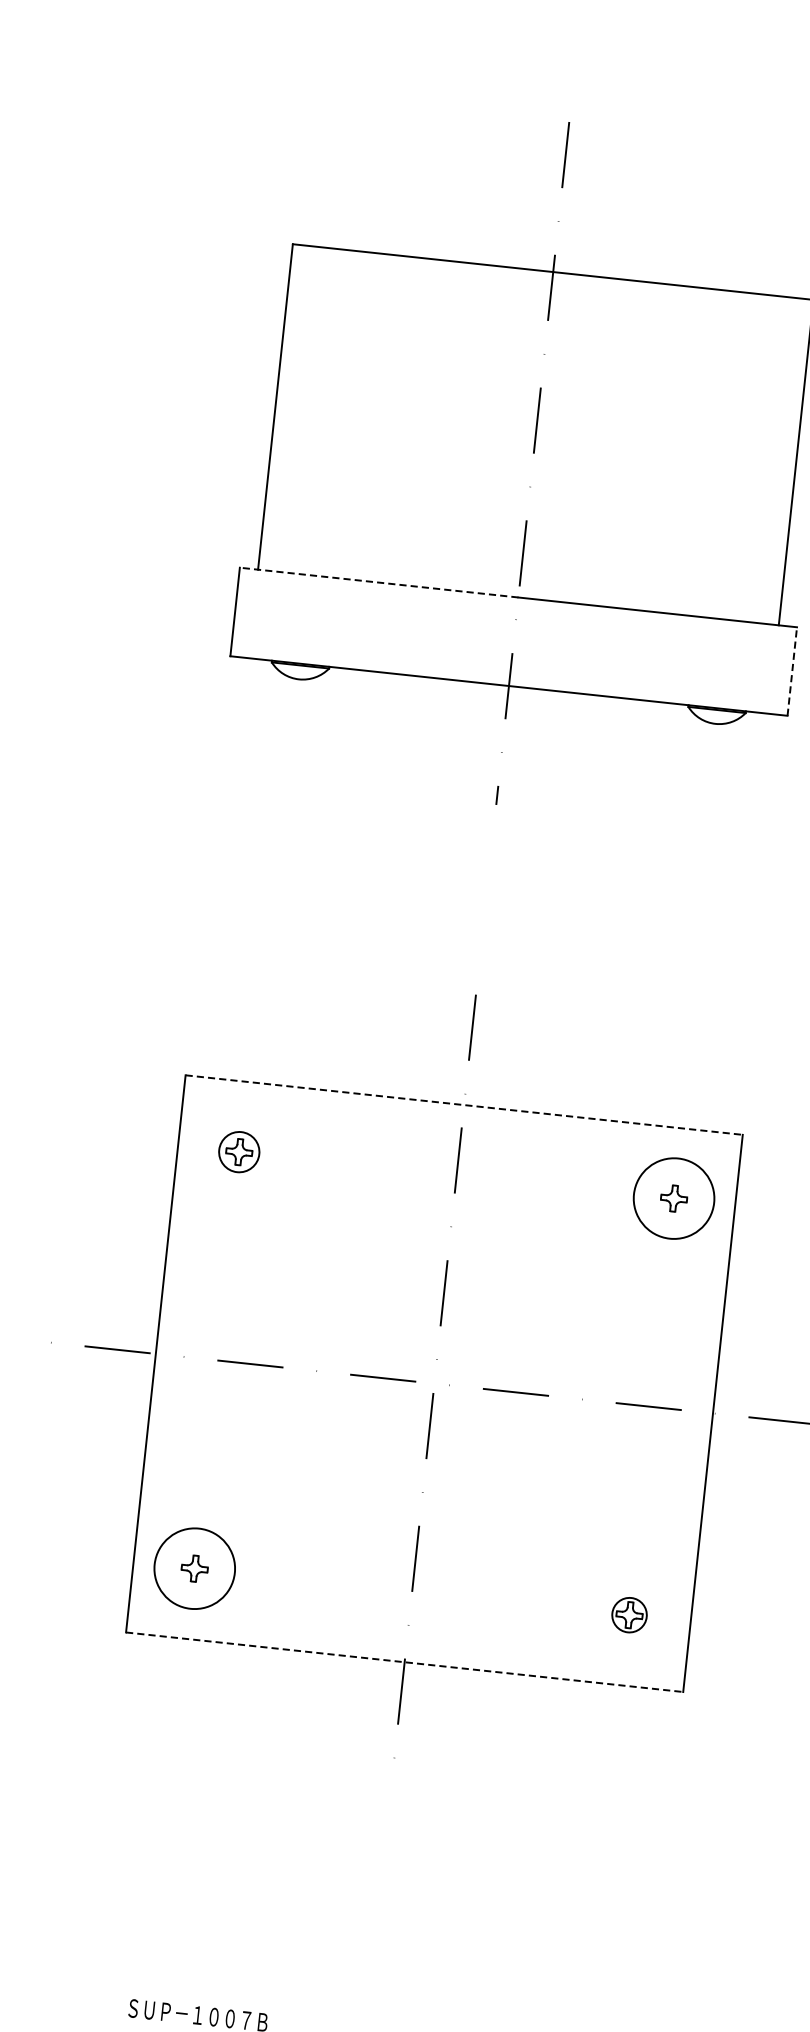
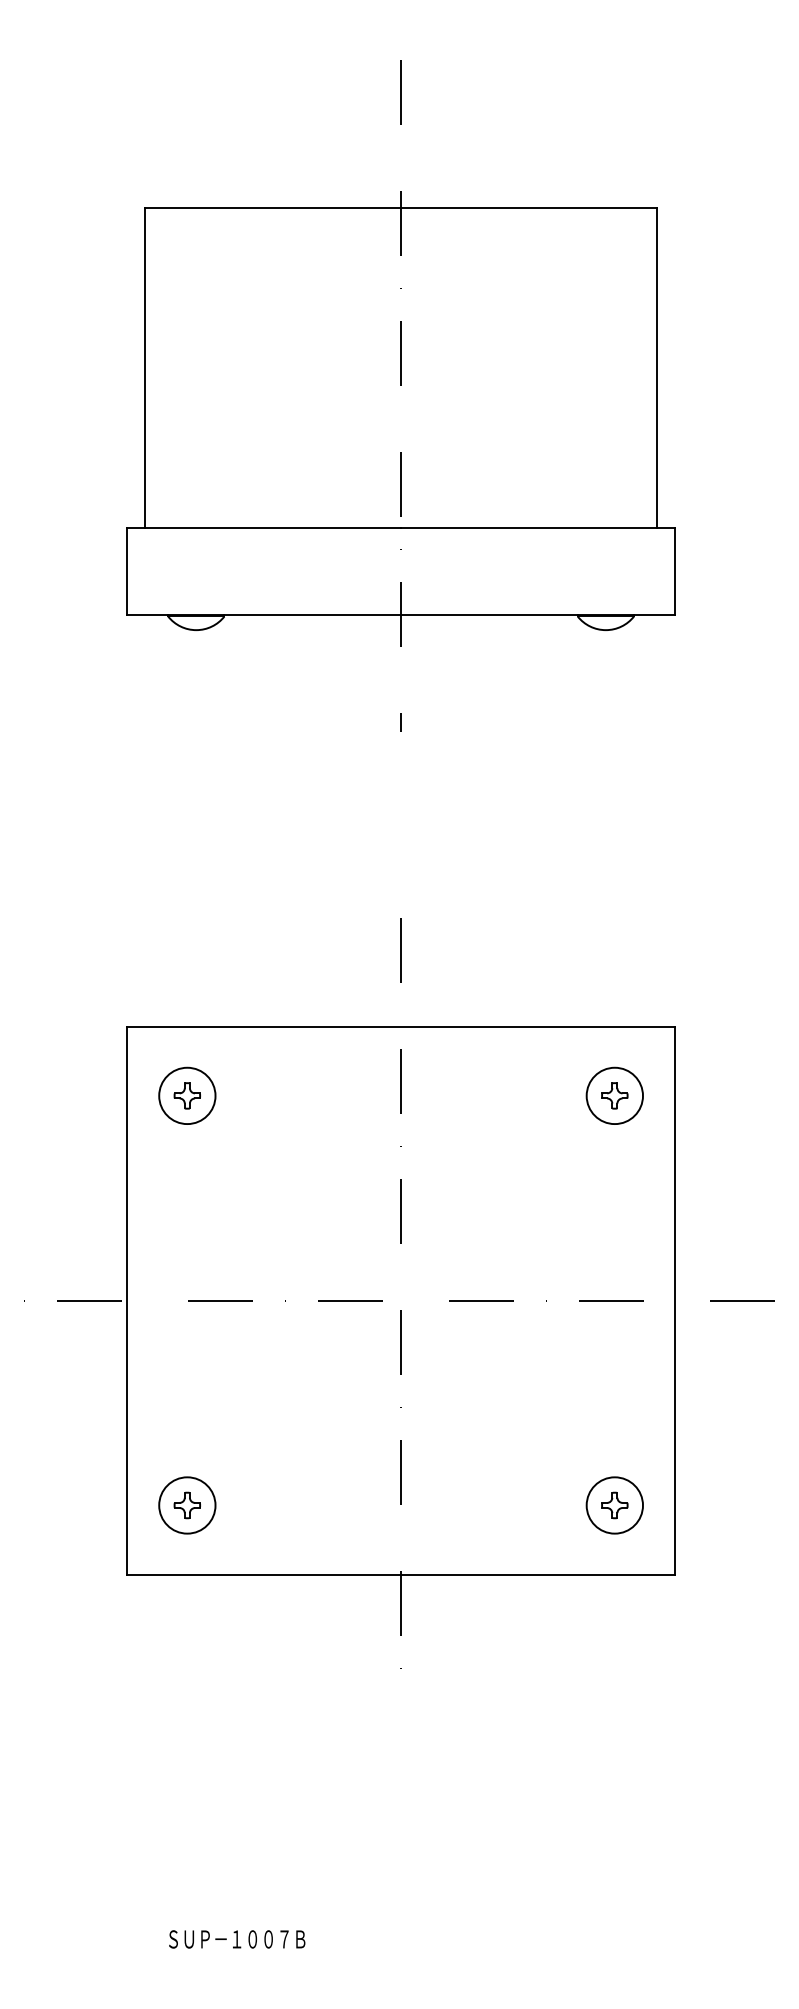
line: (379, 582) -> (264, 527), dashed -> solid
line: (792, 671) -> (675, 571), dashed -> solid
line: (464, 1104) -> (401, 1026), dashed -> solid
circle: (239, 1151) -> (187, 1095), size x1.43
circle: (673, 1198) -> (614, 1095), size x0.71
circle: (194, 1568) -> (187, 1505), size x0.71
circle: (629, 1615) -> (614, 1505), size x1.67
line: (405, 1662) -> (401, 1574), dashed -> solid

